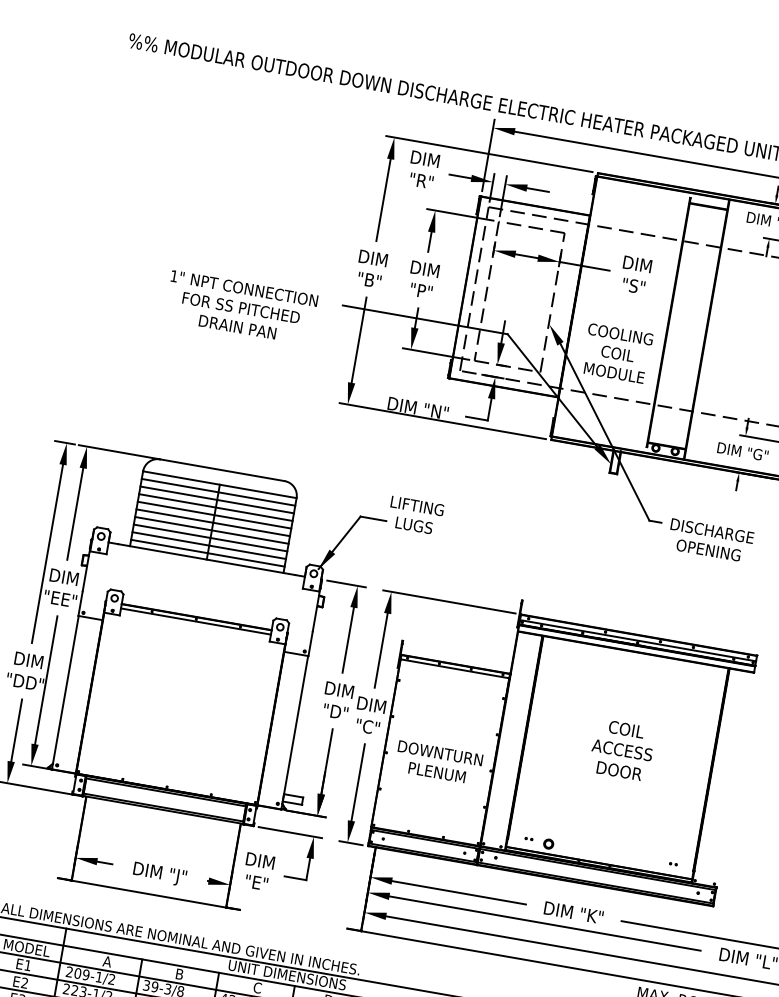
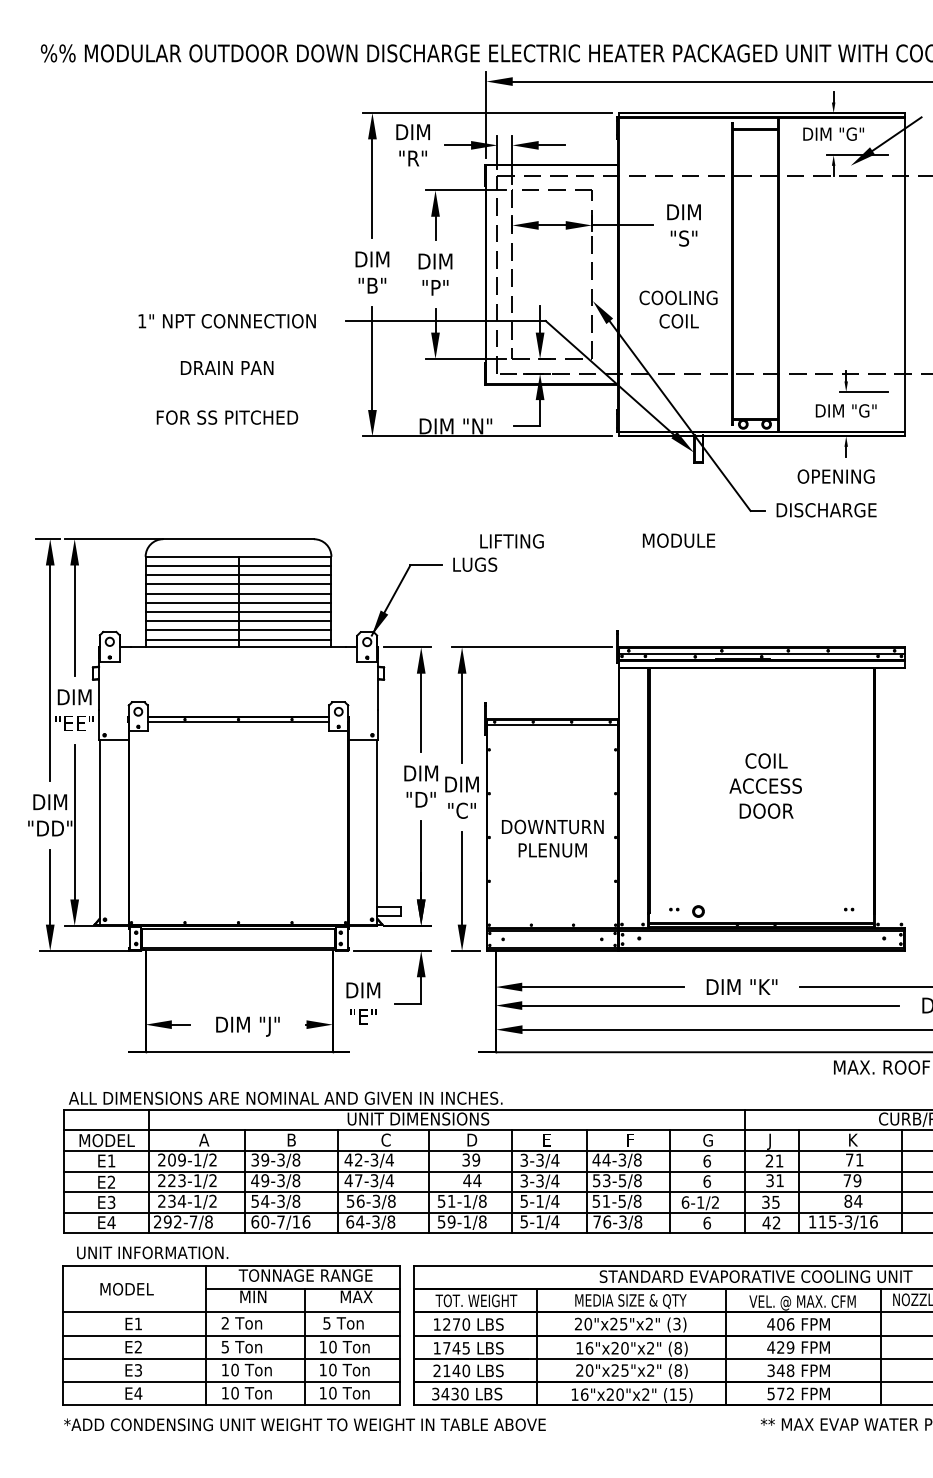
text: (241, 307) -> (227, 417), moved
text: (613, 372) -> (678, 540), moved
text: (416, 506) -> (511, 541), moved
text: (708, 550) -> (835, 476), moved

